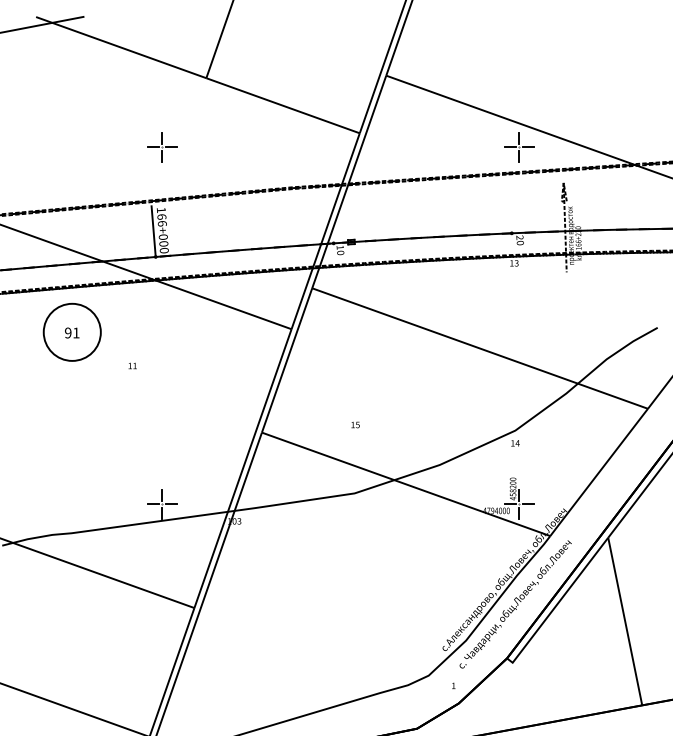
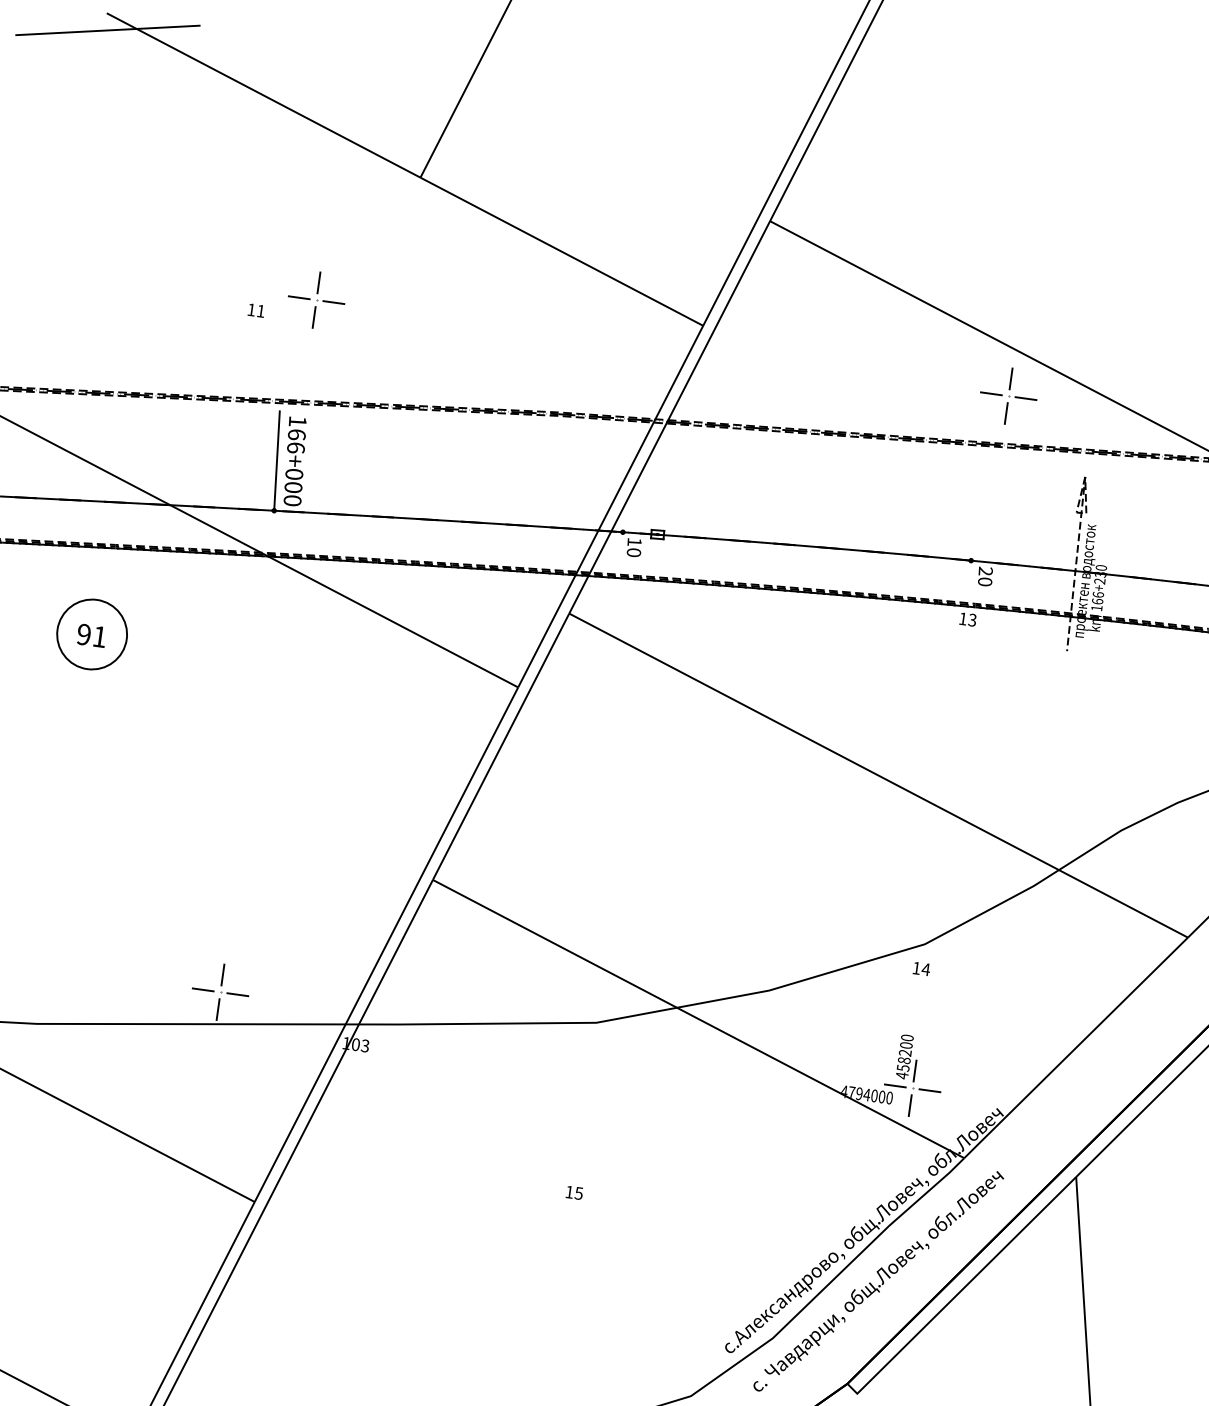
circle: (72, 332) -> (92, 634), size x0.62
text: (132, 365) -> (256, 309), moved
text: (355, 424) -> (574, 1191), moved

